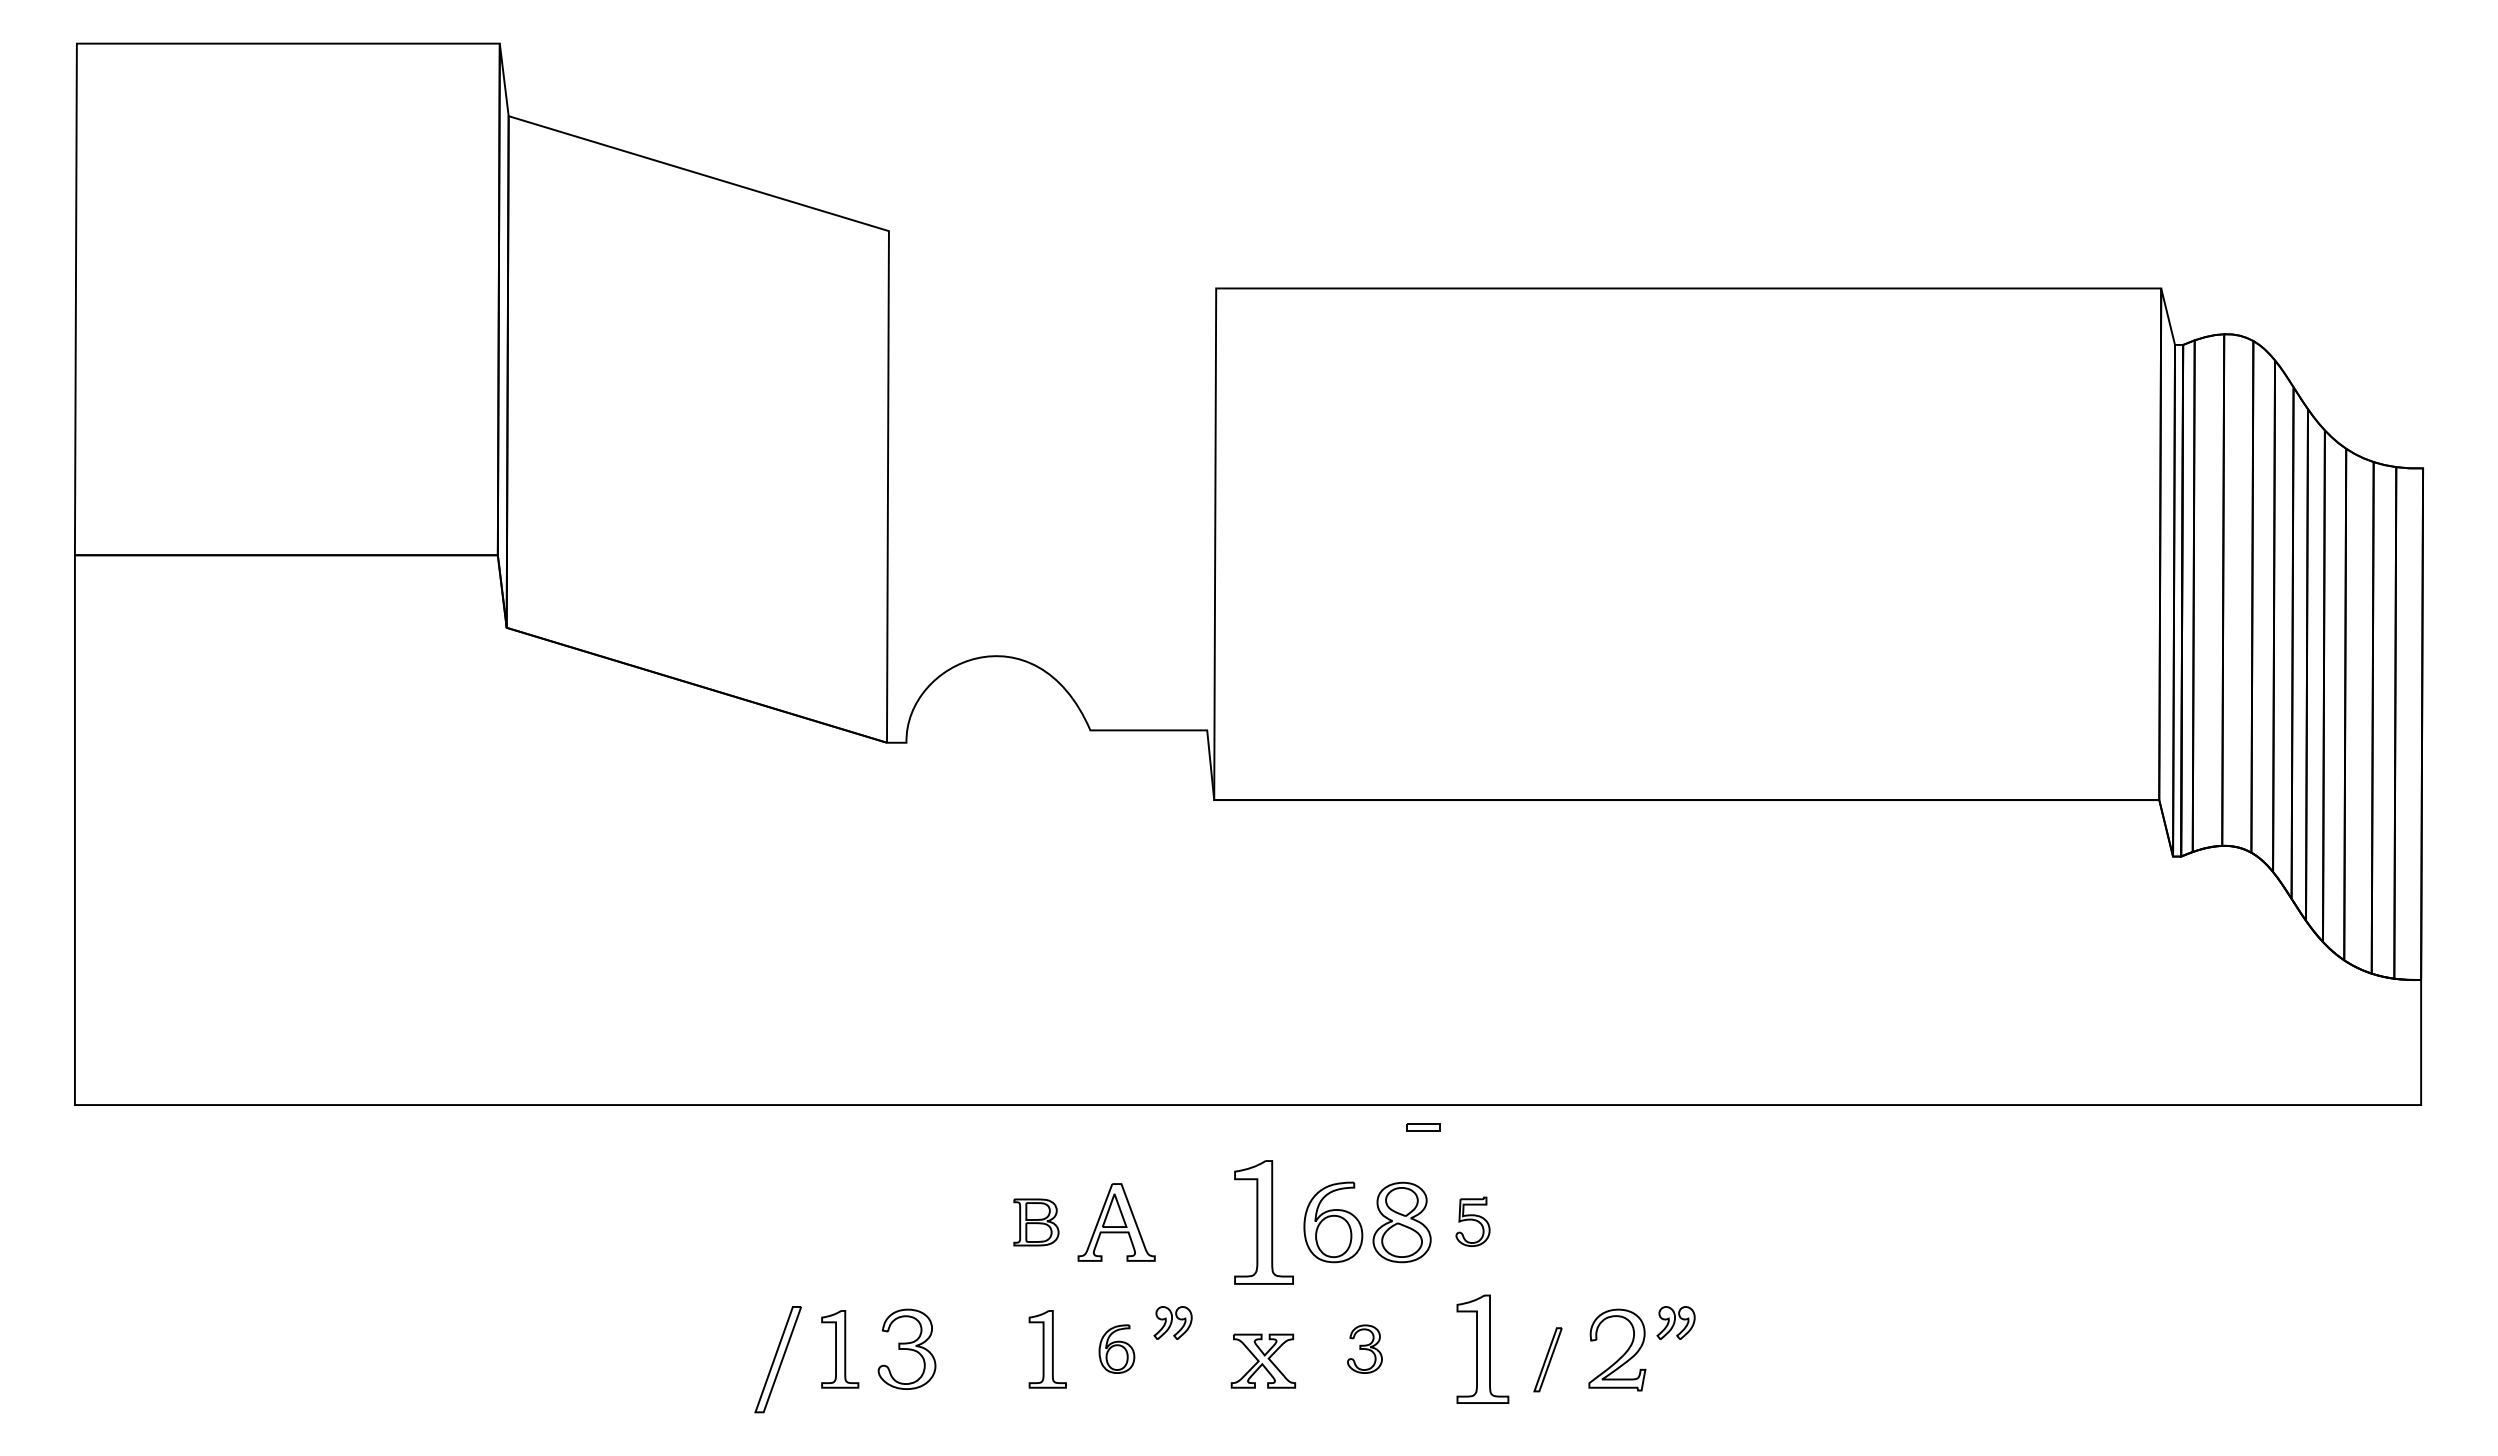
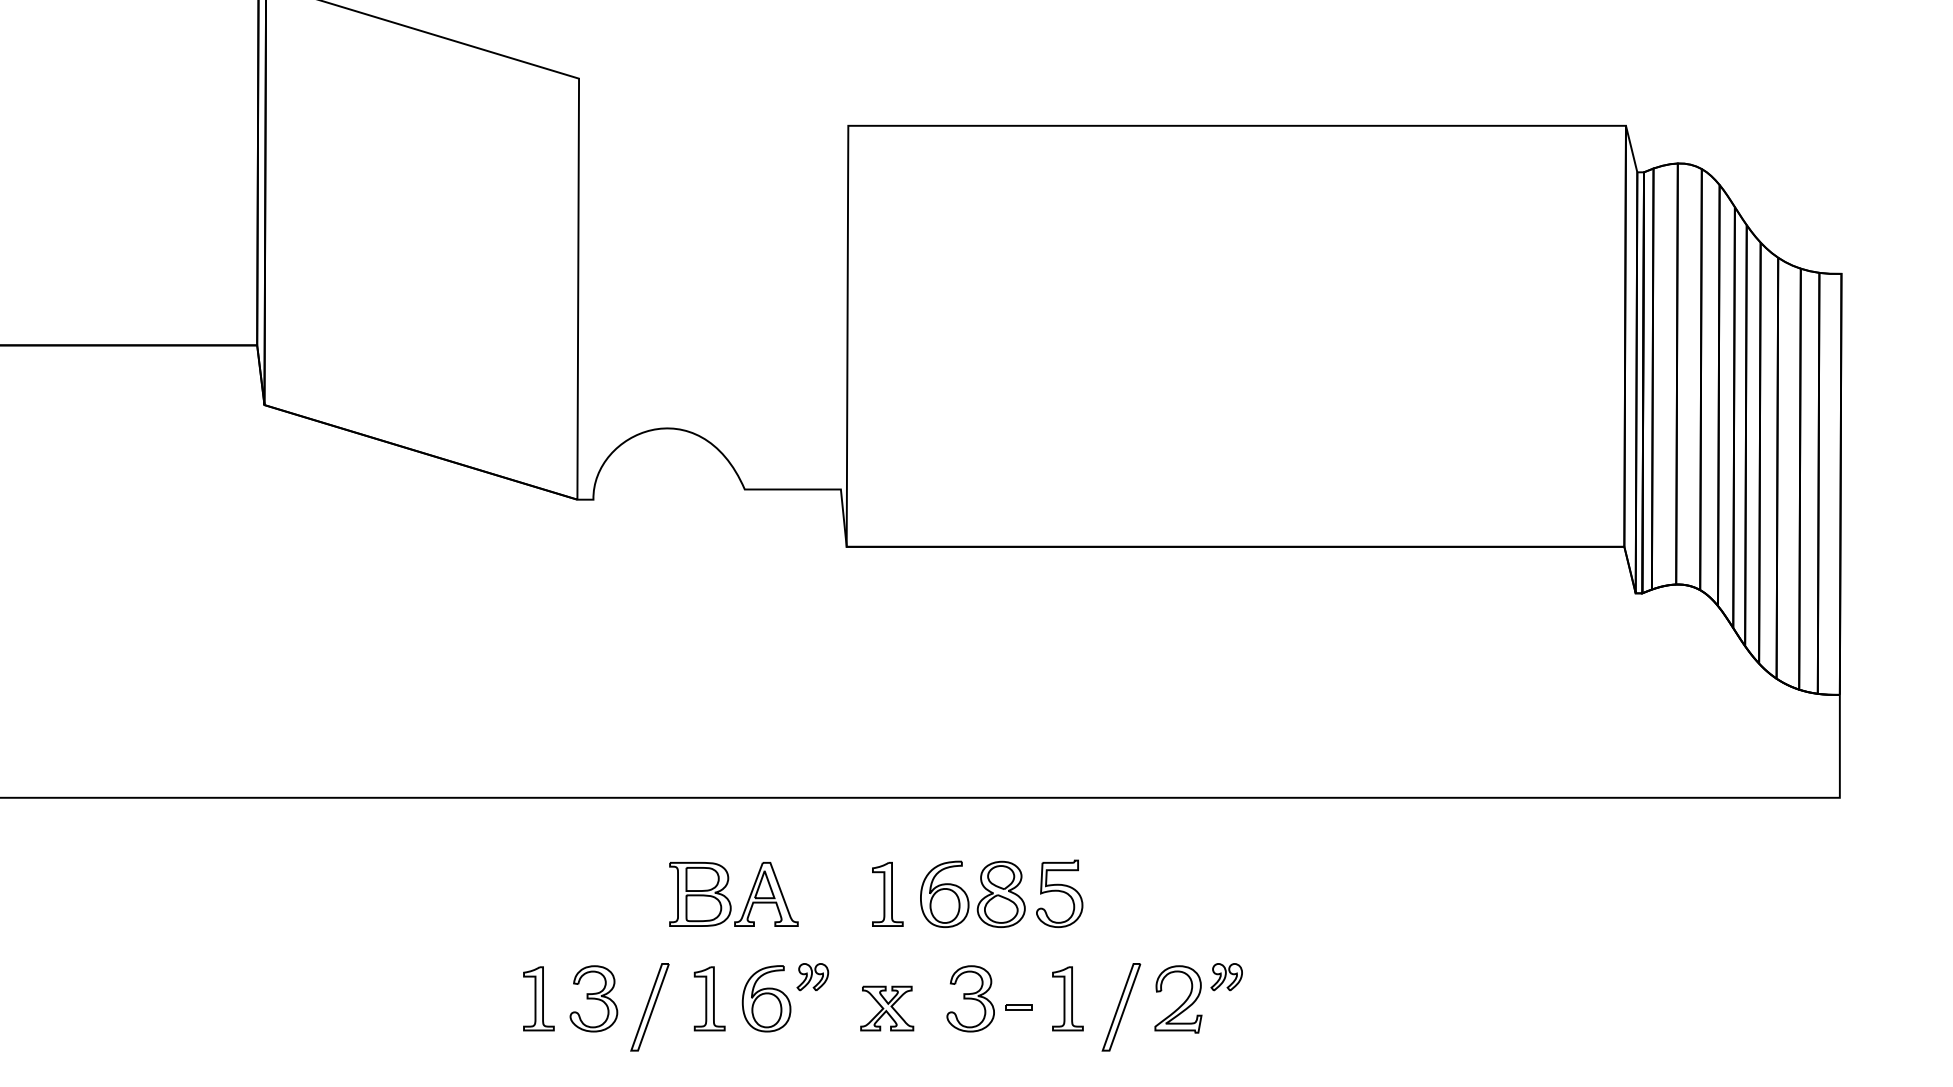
part: (1423, 1127) -> (1018, 1007), moved
part: (1472, 1221) -> (1059, 893), size x1.67
part: (1036, 1222) -> (700, 894), size x1.67
part: (1264, 1222) -> (888, 894), size x0.62
part: (1116, 1348) -> (766, 998), size x1.67
part: (1364, 1348) -> (970, 998), size x1.67
part: (1483, 1349) -> (1068, 998), size x0.71
part: (777, 1359) -> (649, 1007), moved
part: (1547, 1359) -> (1120, 1007), size x1.67

